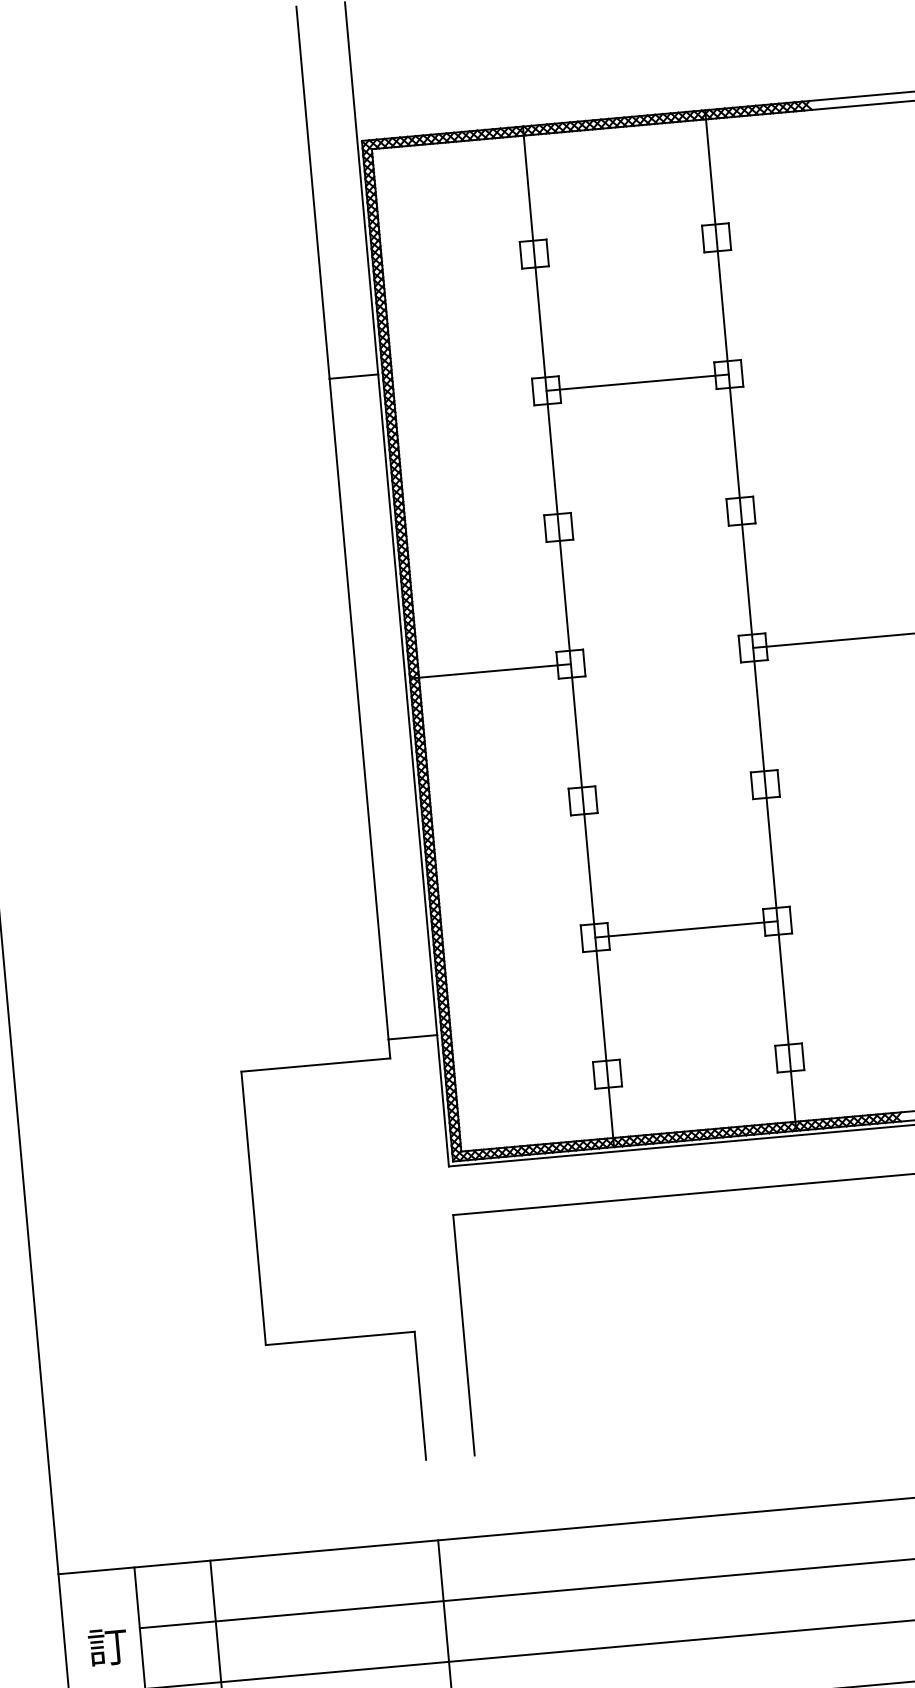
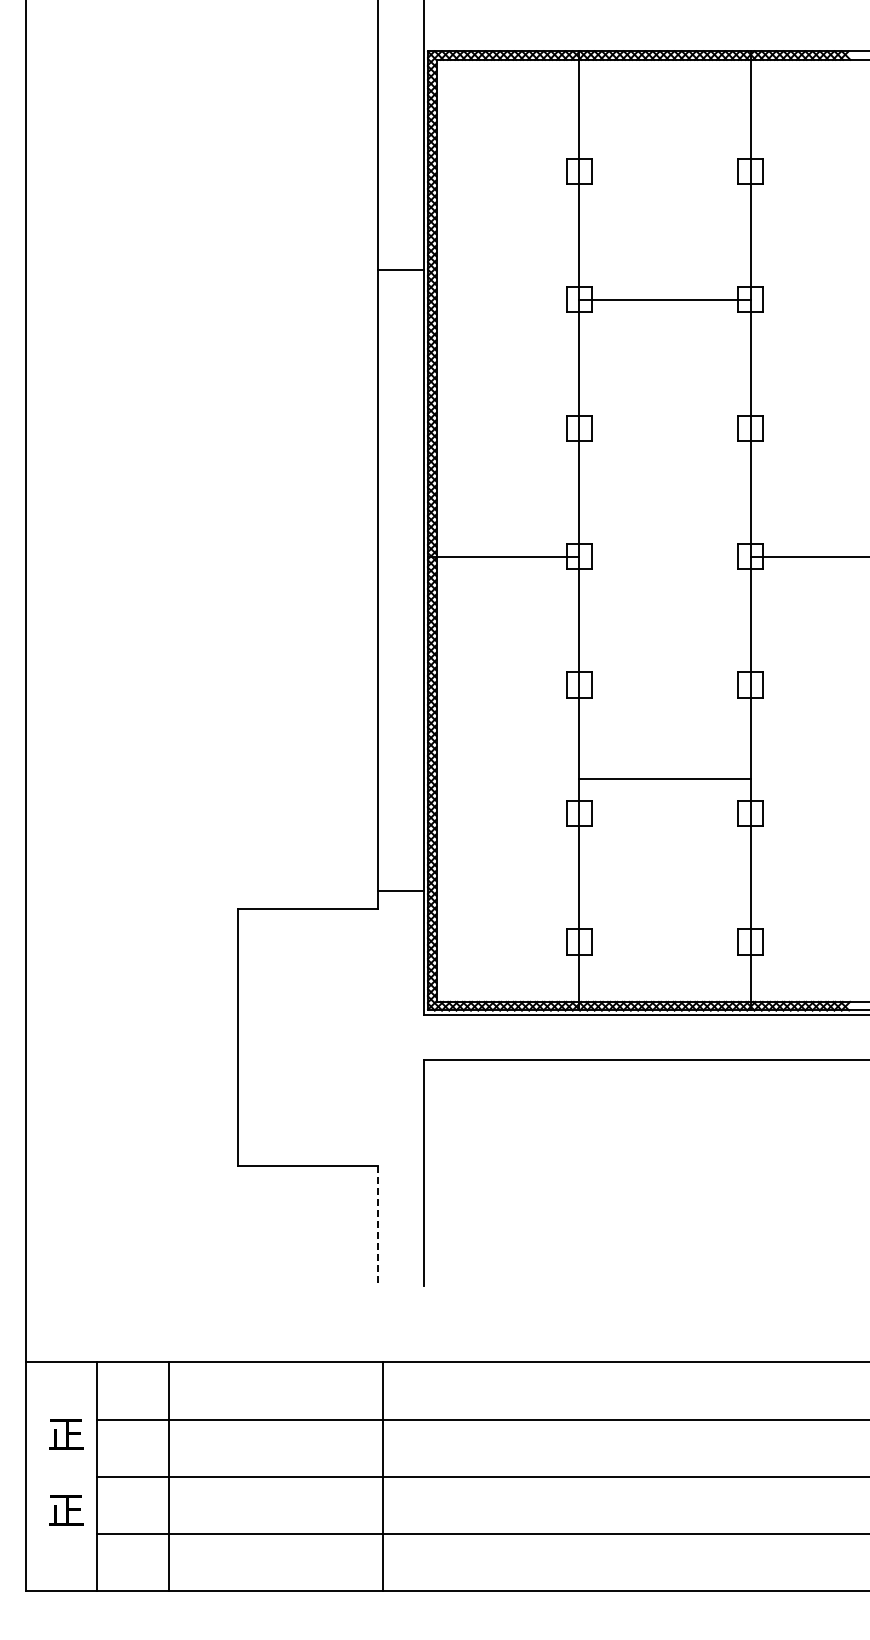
line: (685, 929) -> (664, 779), moved
line: (420, 1396) -> (378, 1226), solid -> dashed
text: (107, 1647) -> (65, 1434), 訂 -> 正

